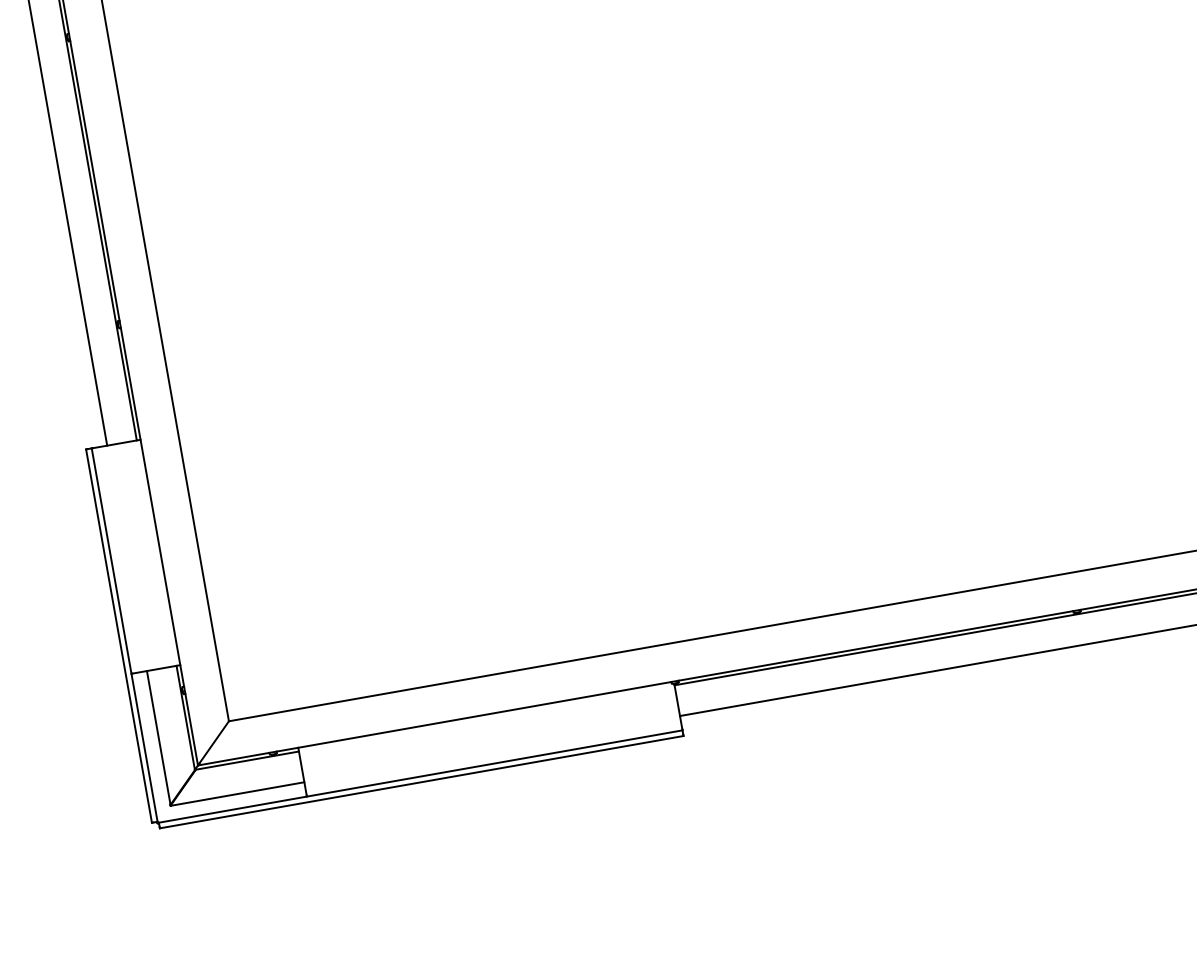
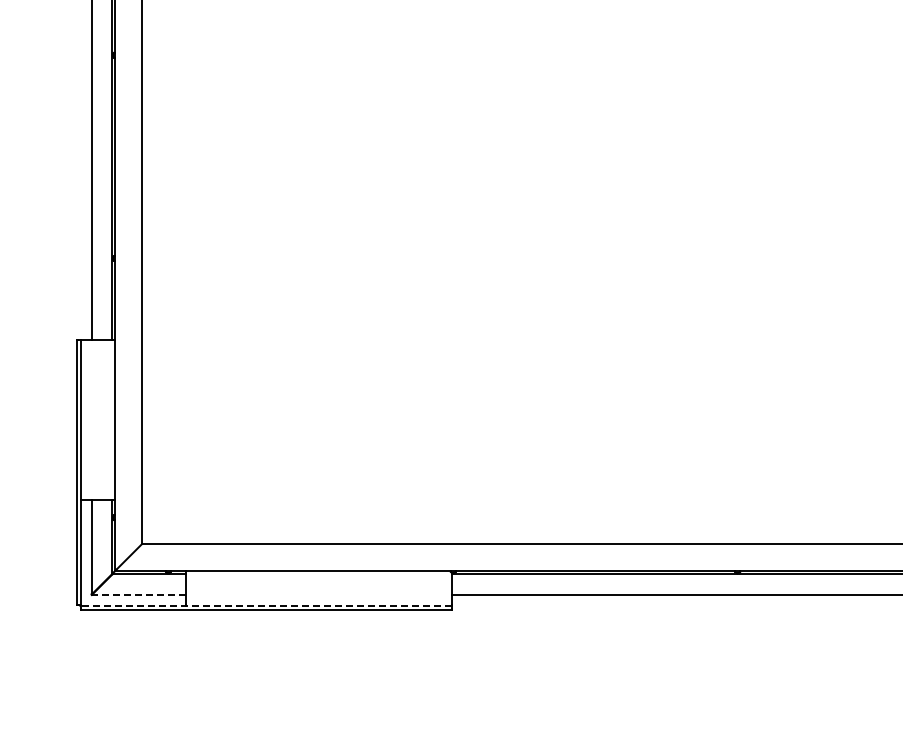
line: (420, 776) -> (266, 605), solid -> dashed
line: (237, 794) -> (138, 595), solid -> dashed

